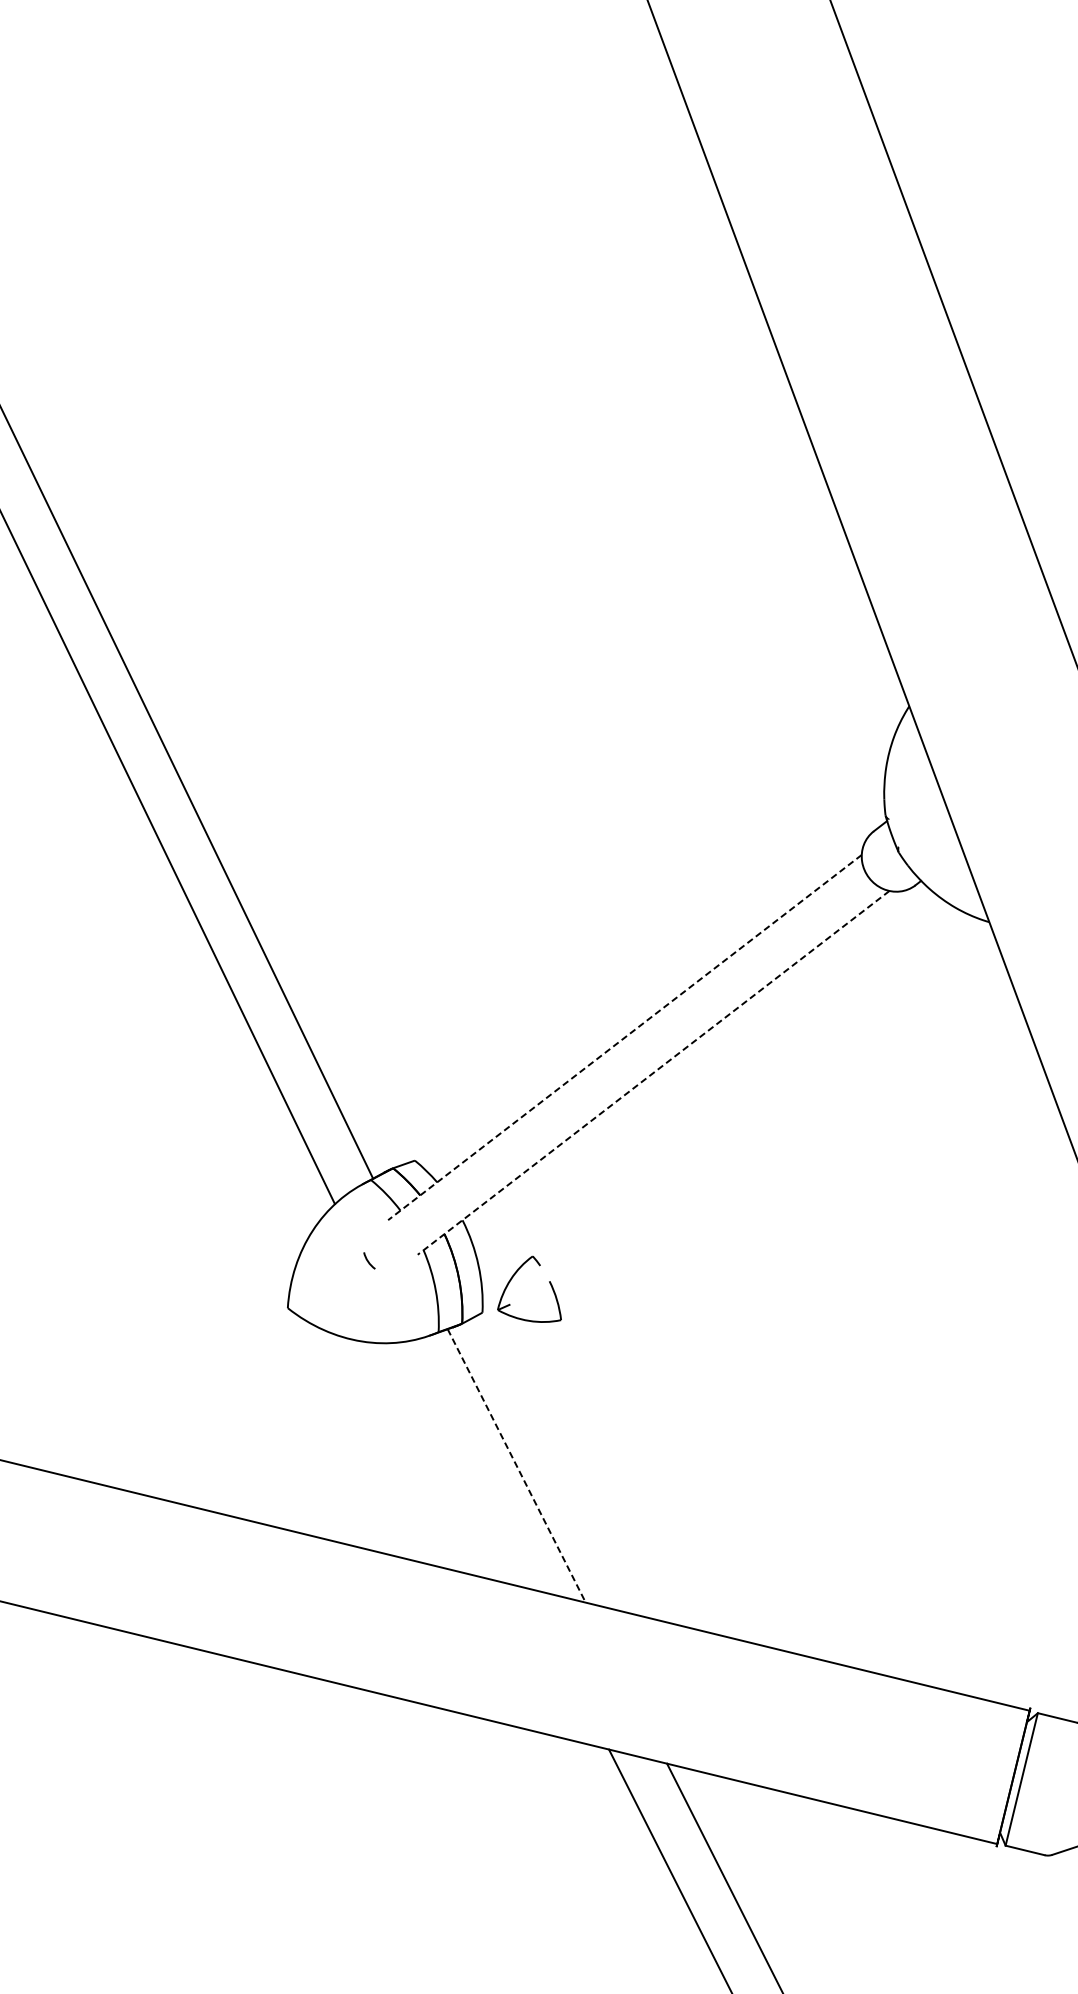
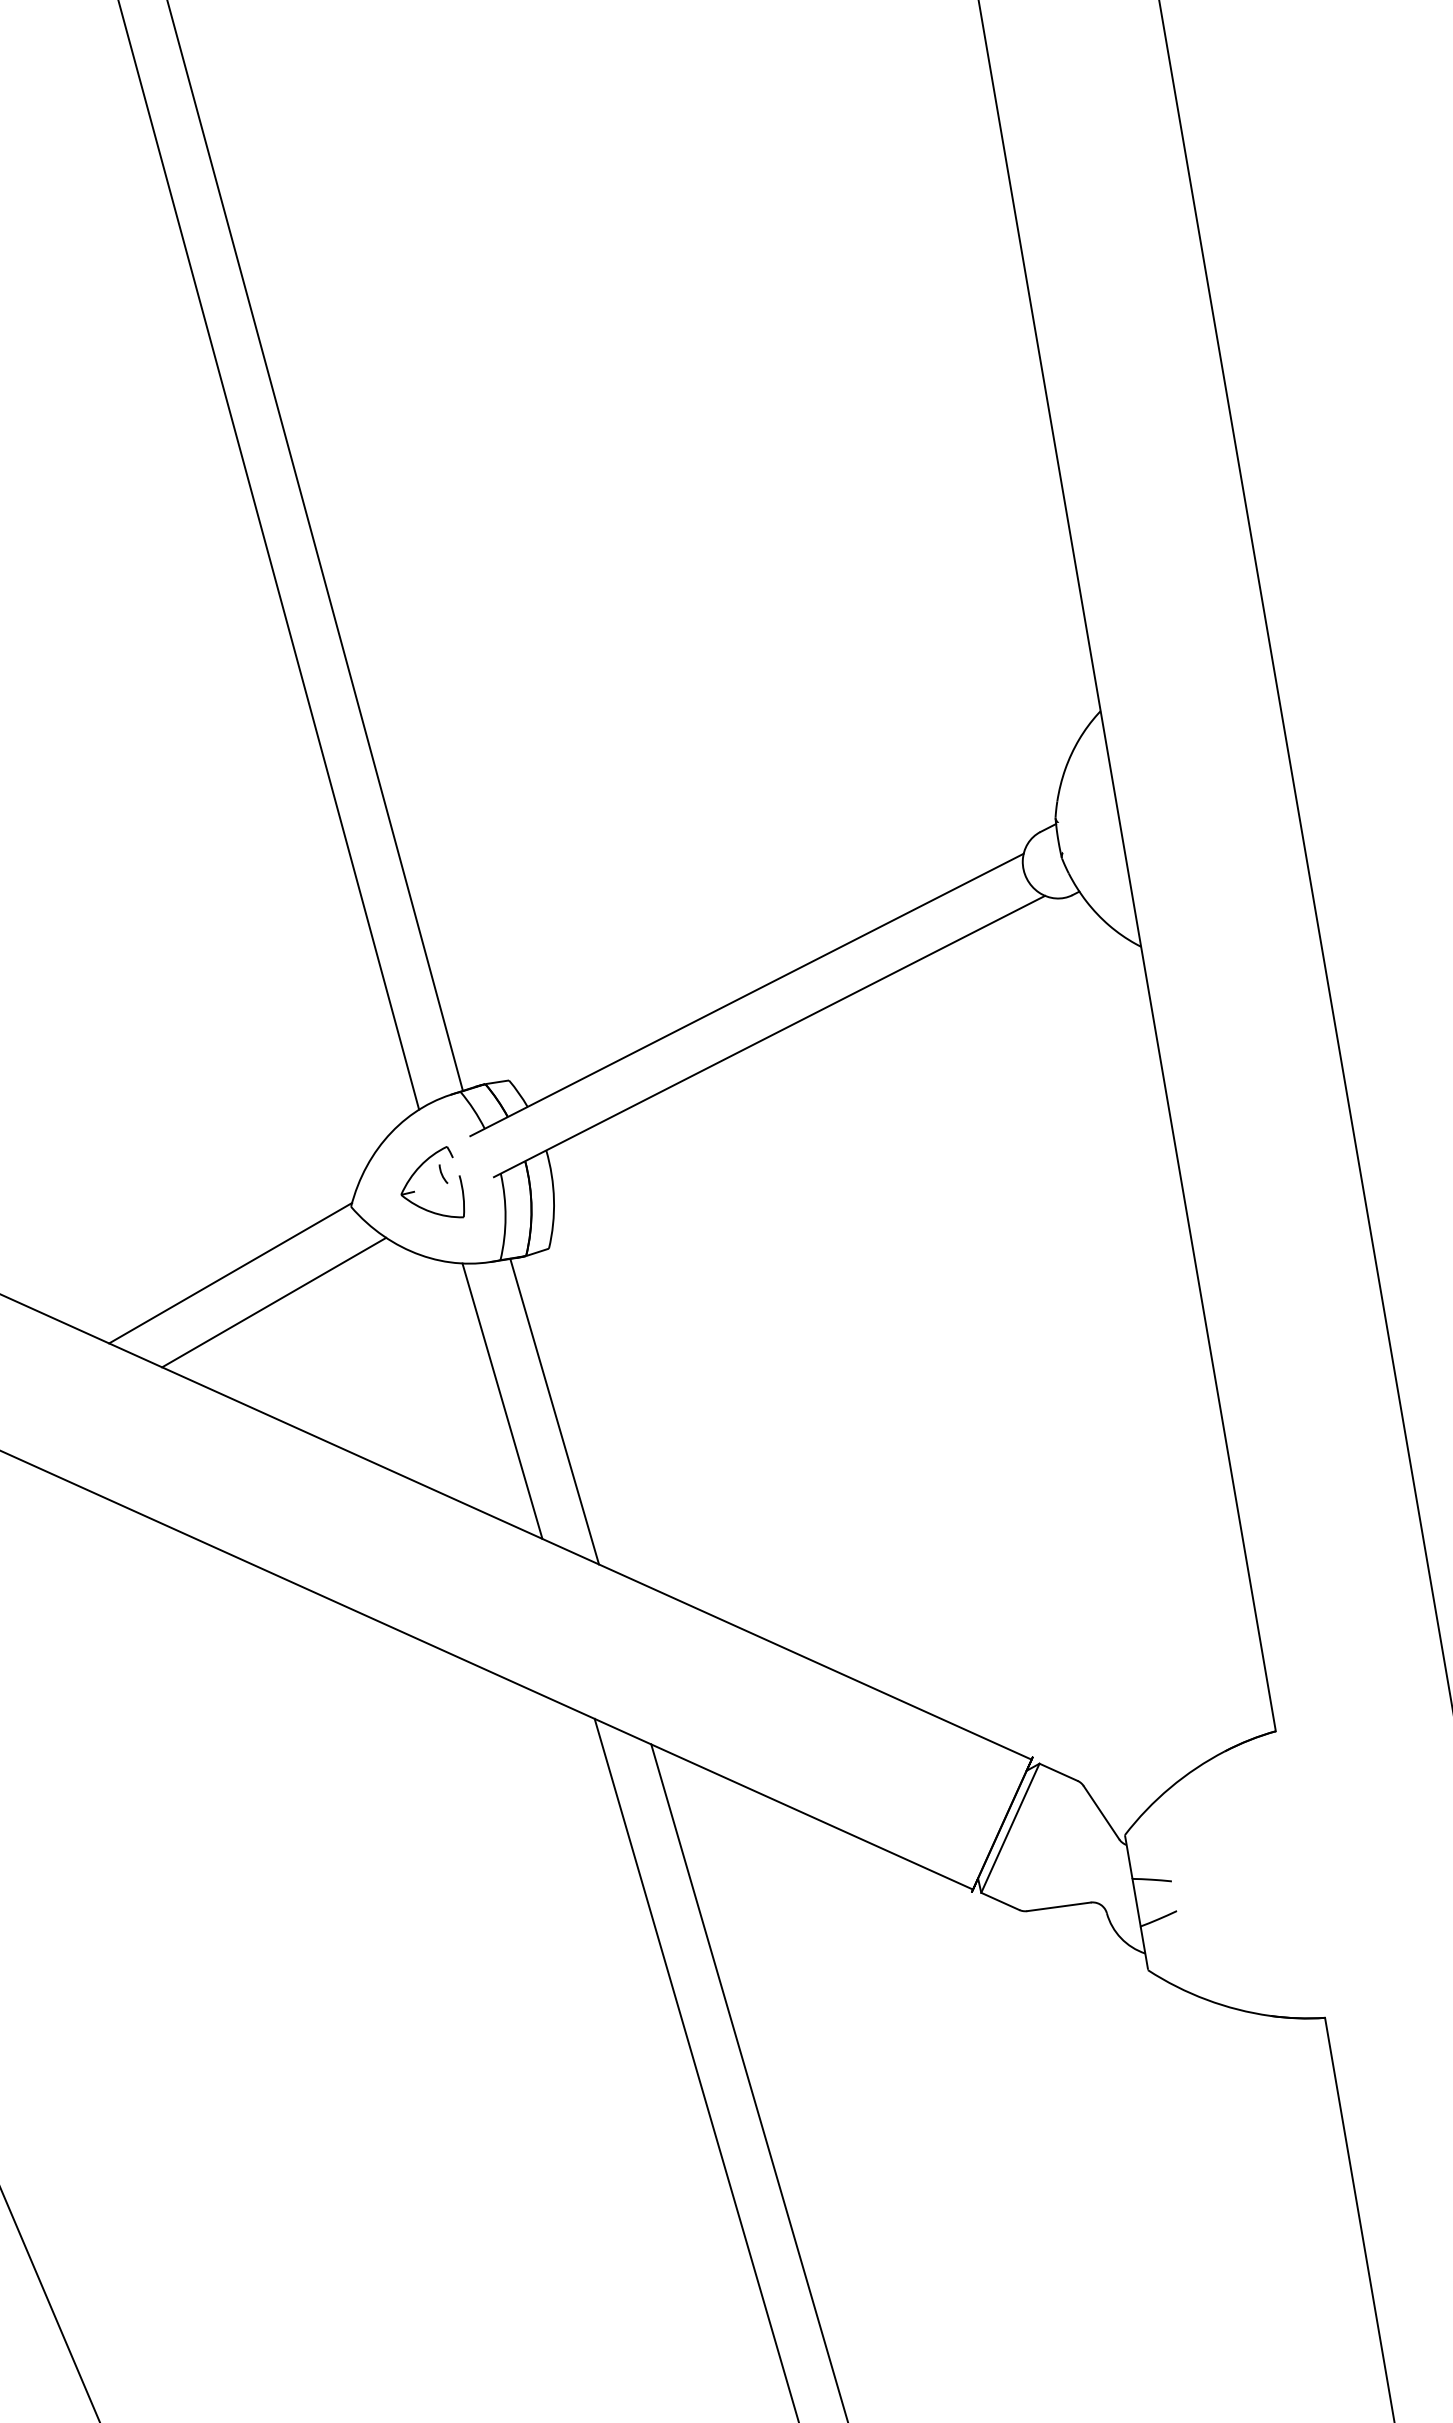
line: (625, 1037) -> (747, 994), dashed -> solid
line: (653, 1072) -> (769, 1036), dashed -> solid
part: (508, 1286) -> (416, 1172), moved
line: (185, 1392) -> (230, 1273), added
line: (232, 1412) -> (274, 1302), added
line: (465, 1464) -> (502, 1400), added
line: (516, 1466) -> (554, 1412), dashed -> solid

